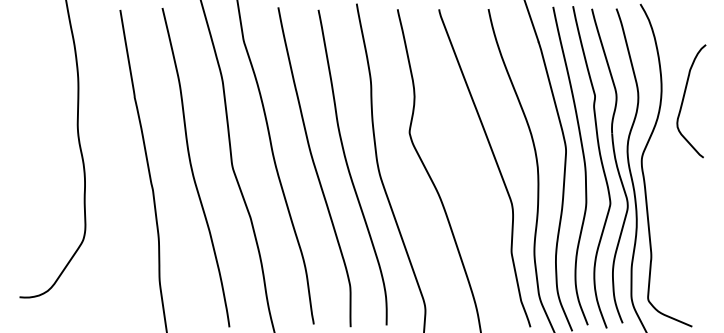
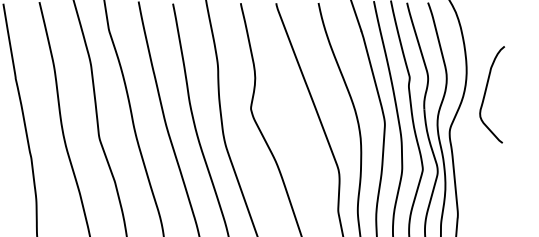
curve: (684, 98) -> (486, 92), moved

